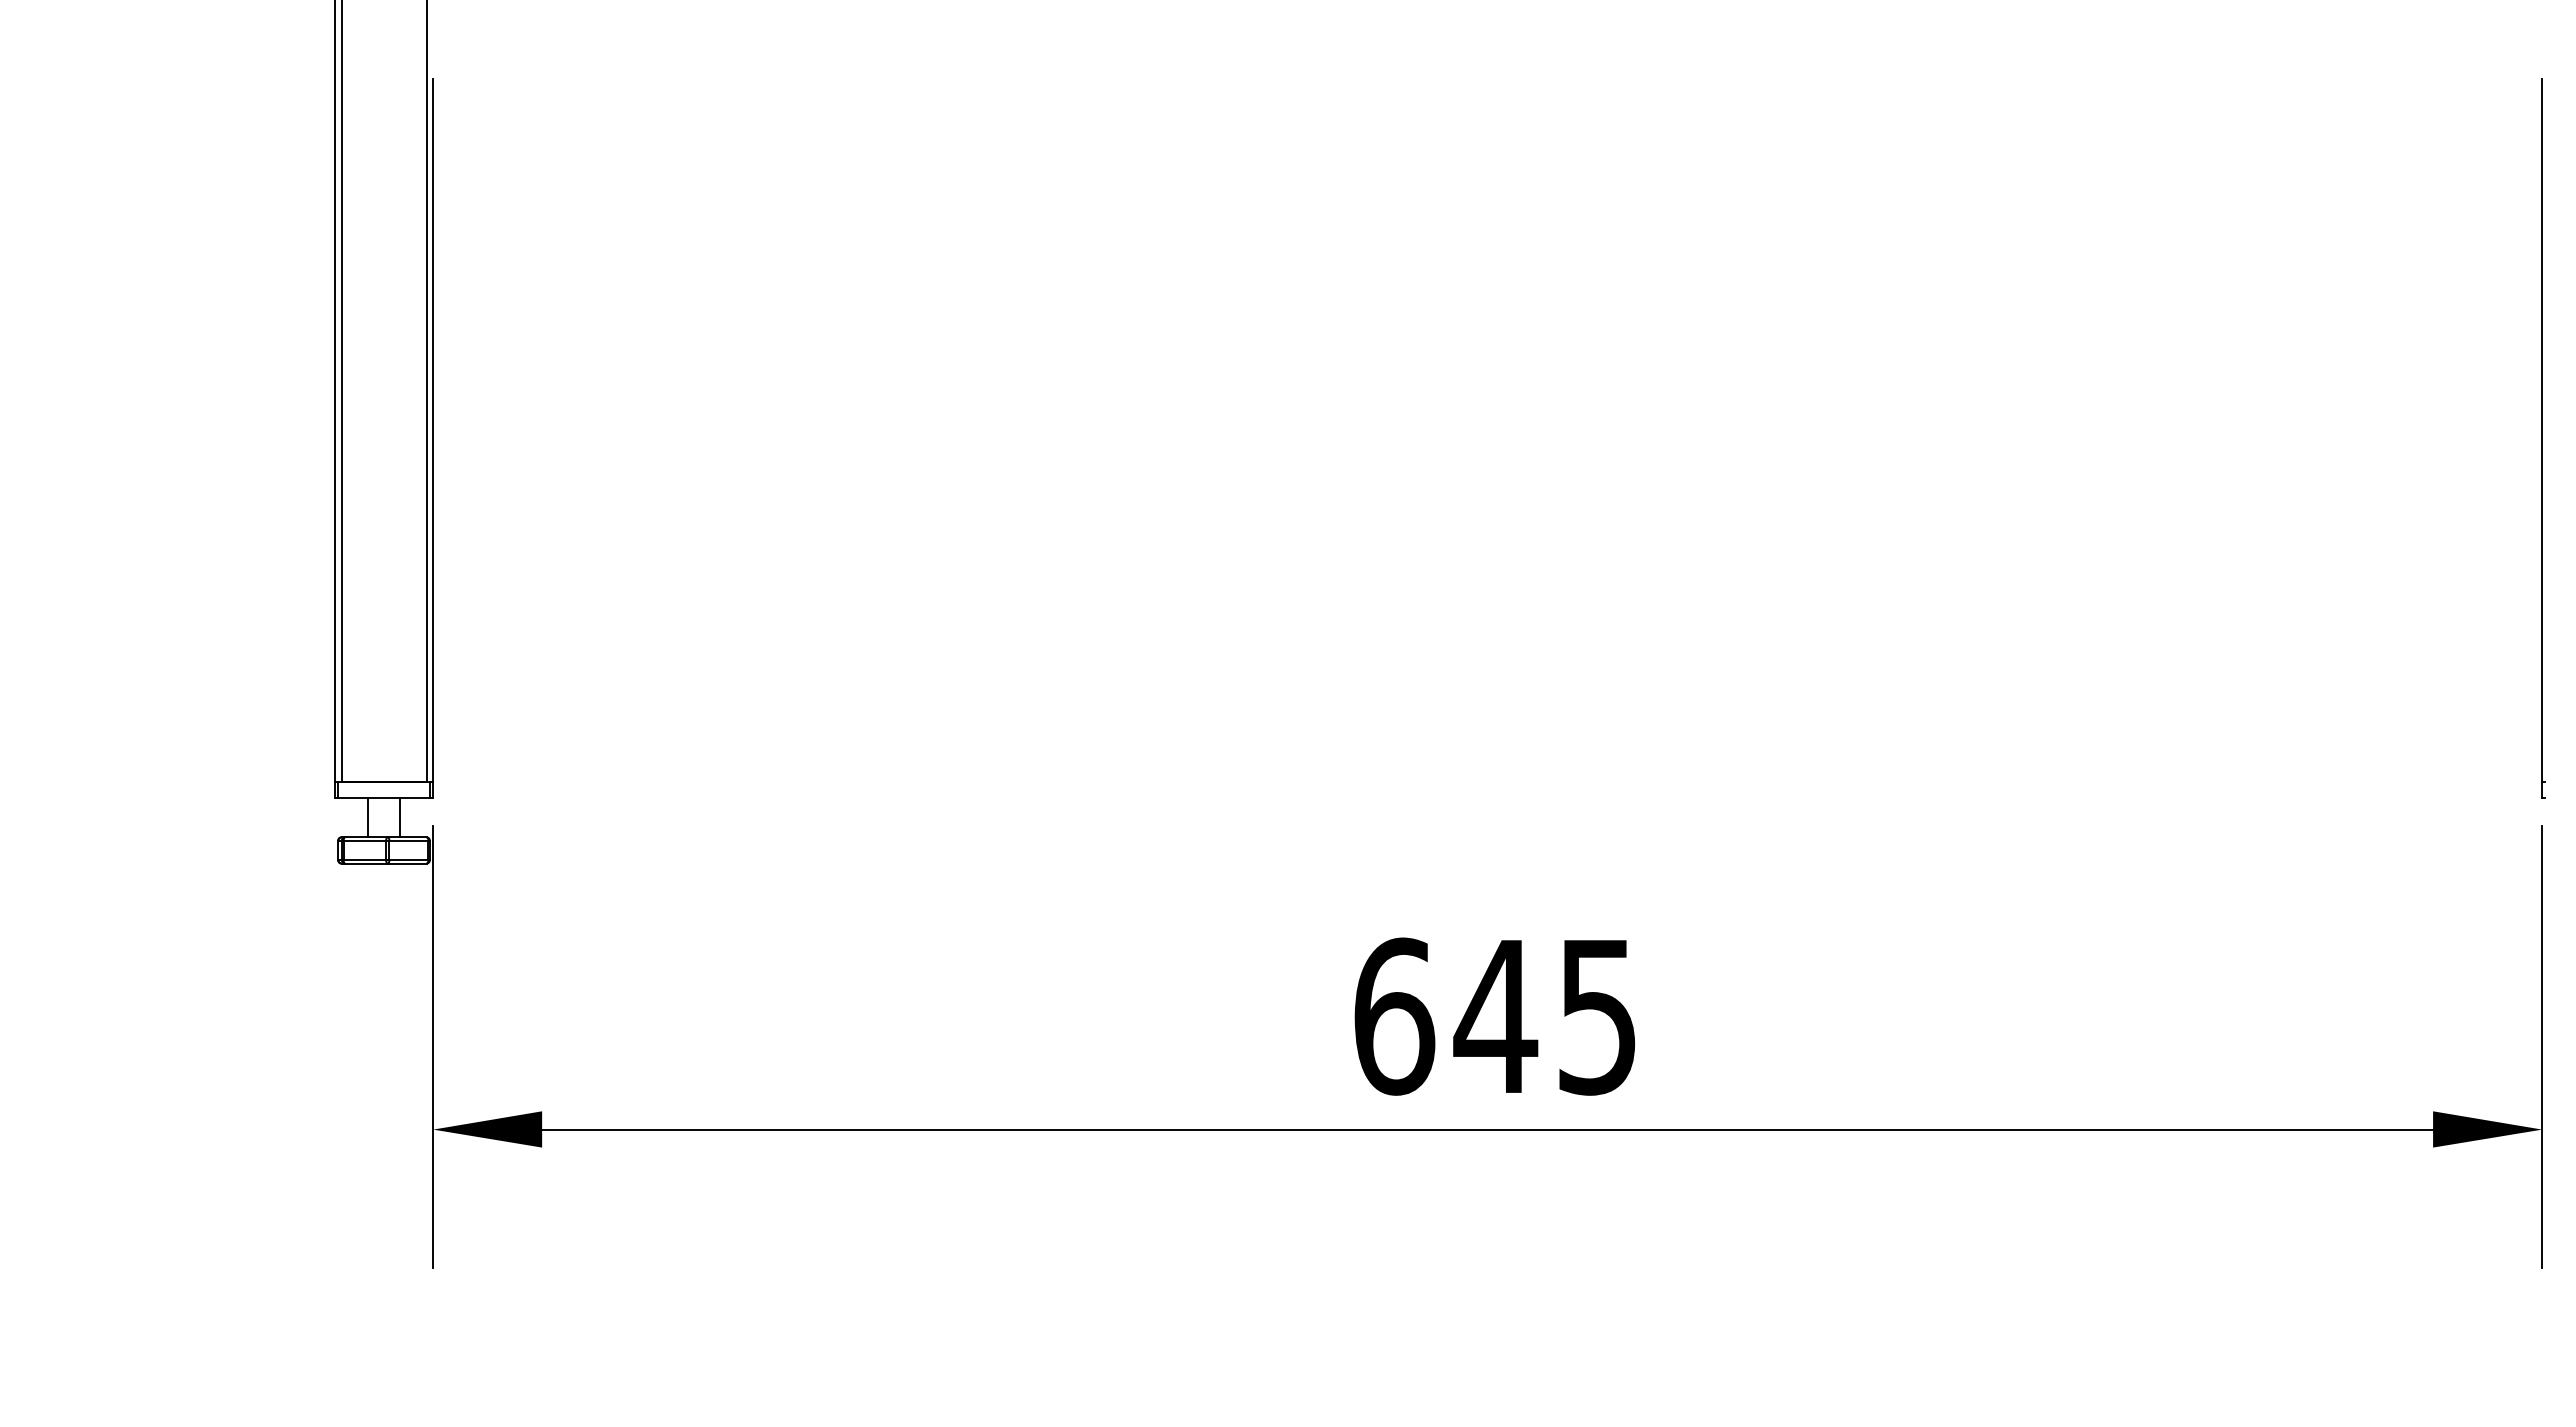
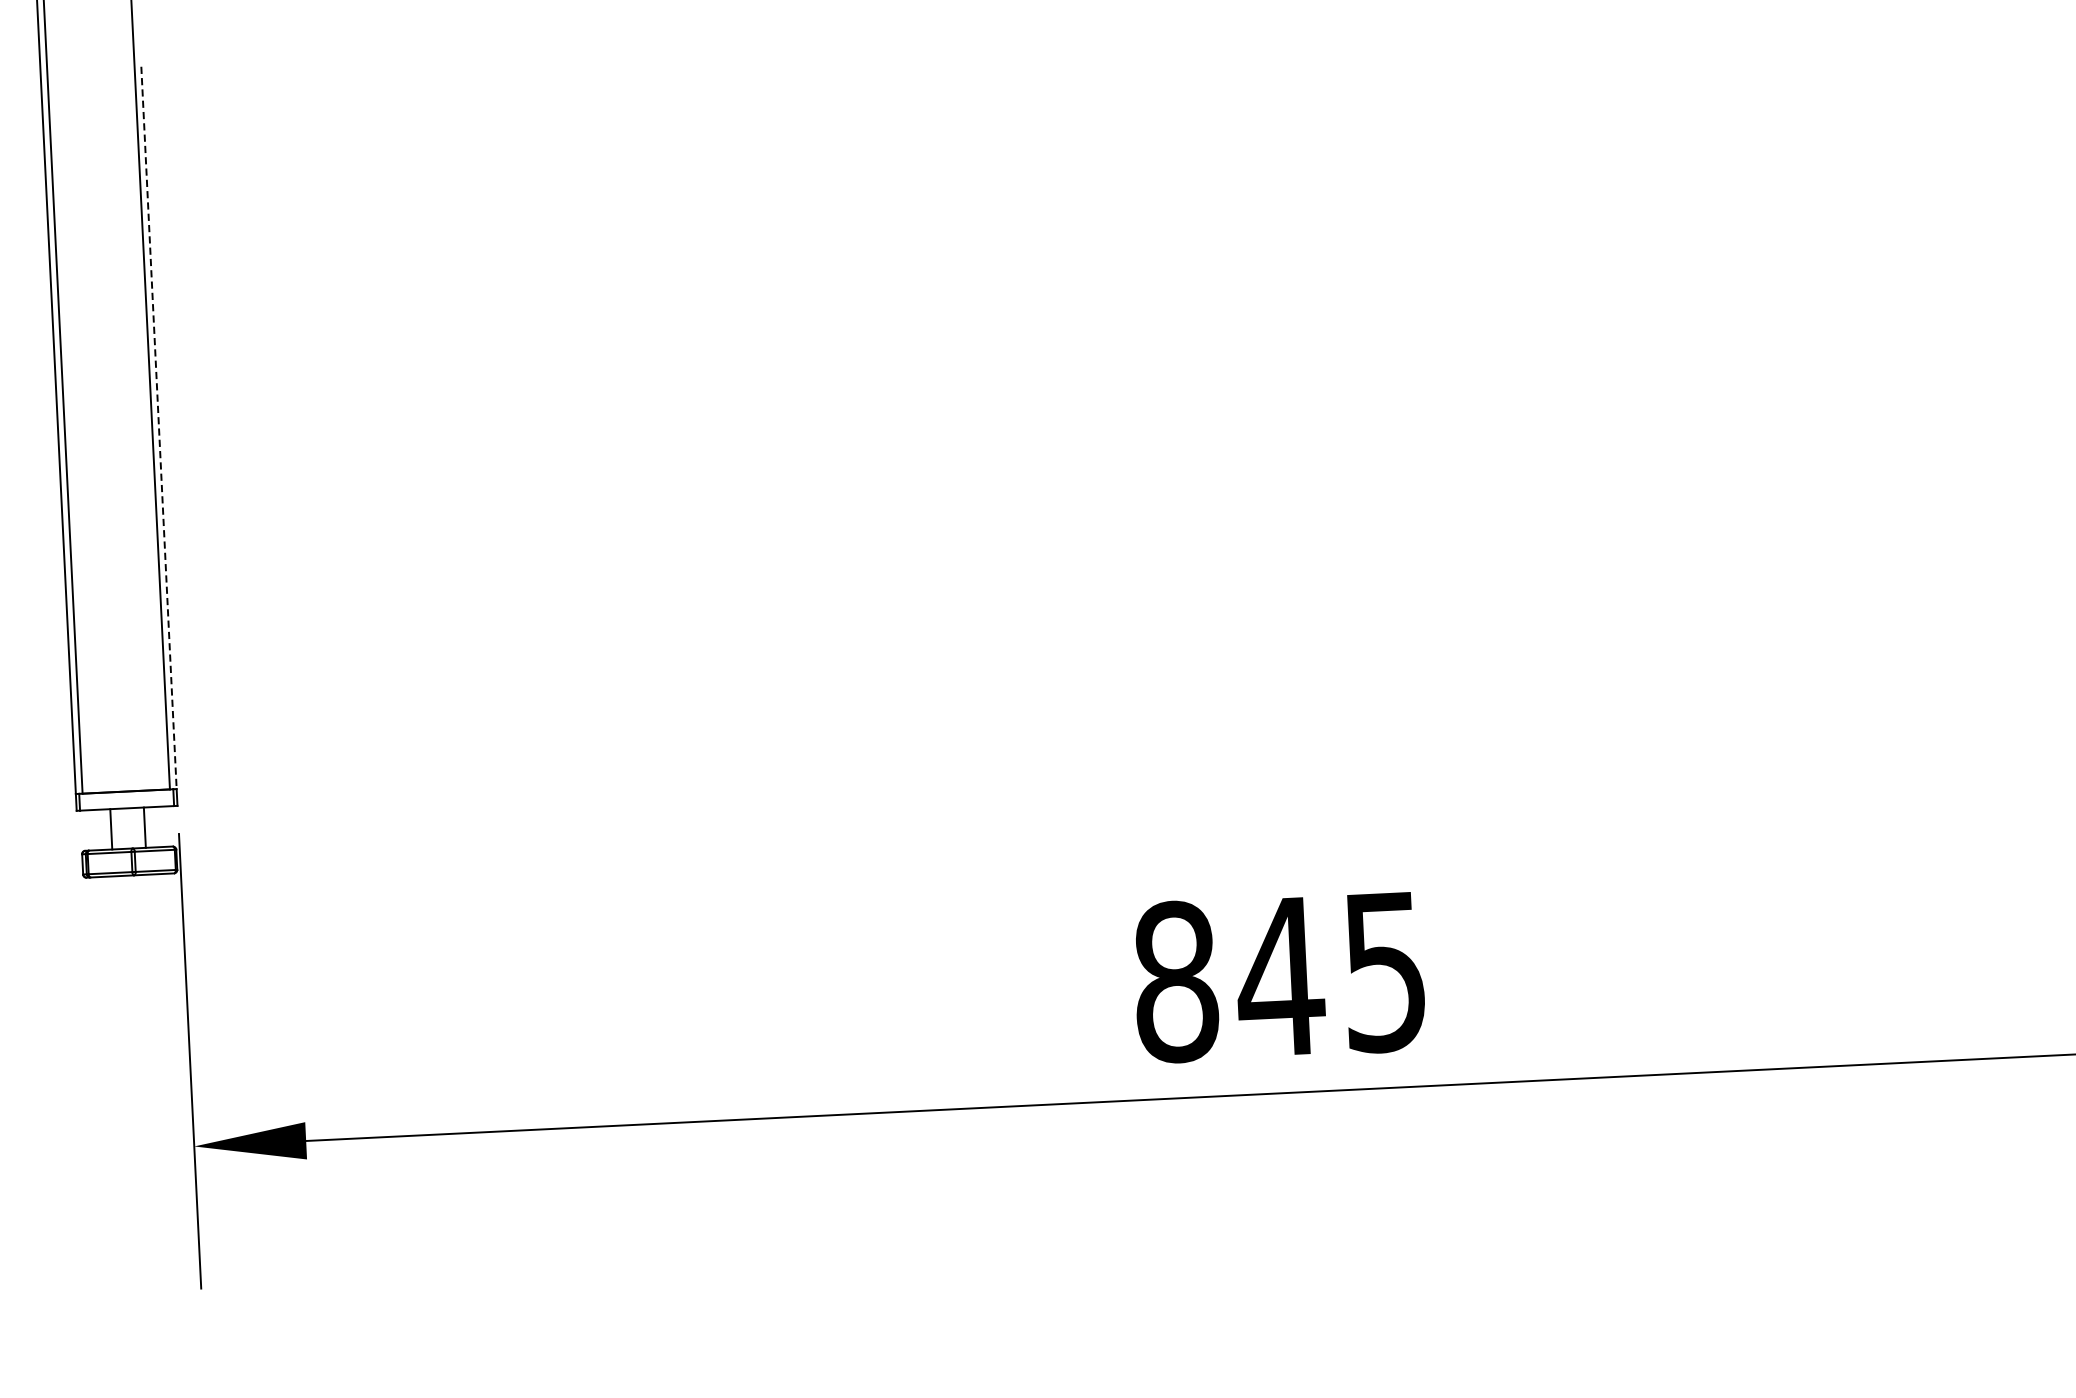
line: (433, 430) -> (159, 428), solid -> dashed
text: (1394, 1016) -> (1176, 981), 645 -> 845

